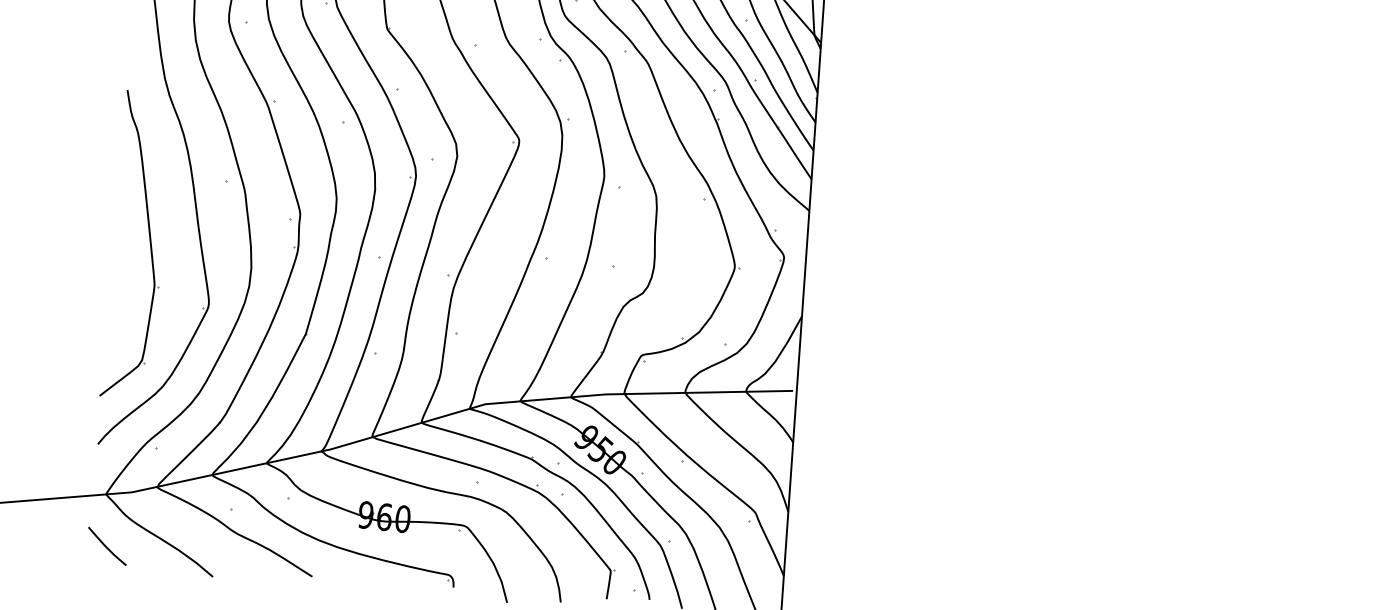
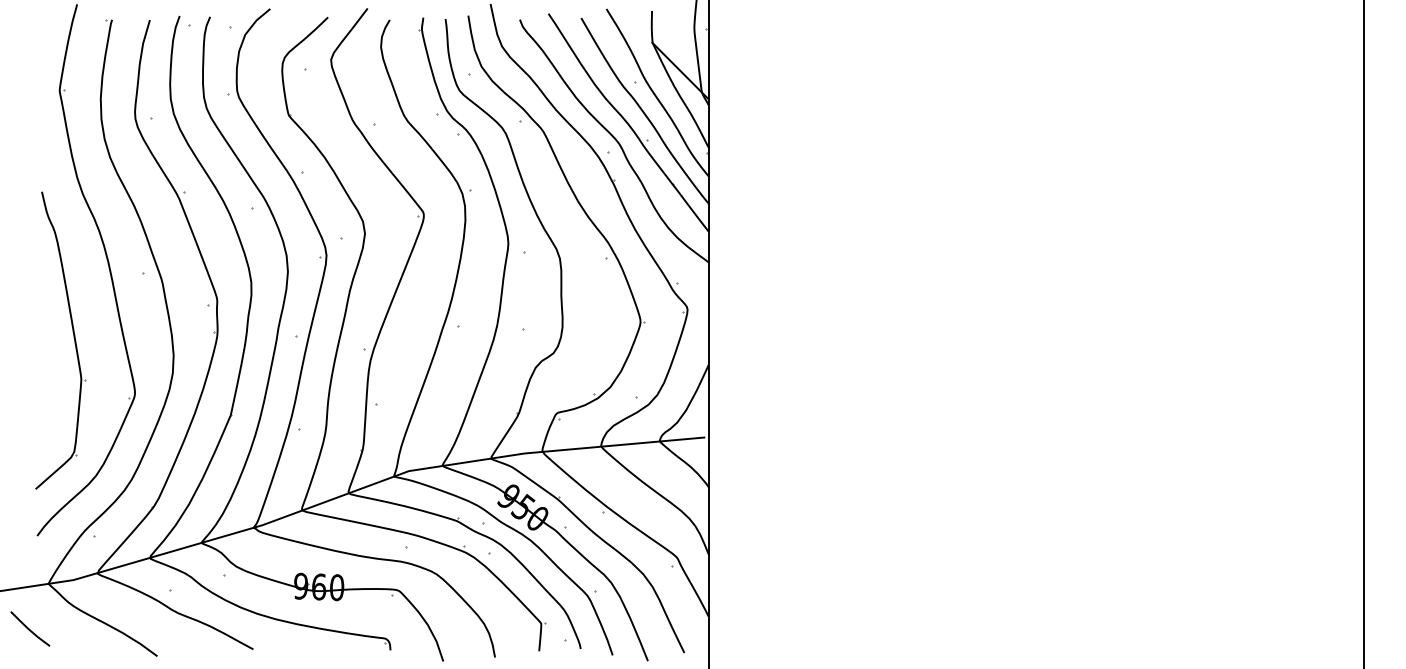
line: (106, 545) -> (29, 628), moved

